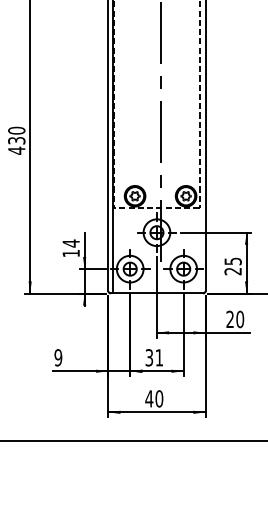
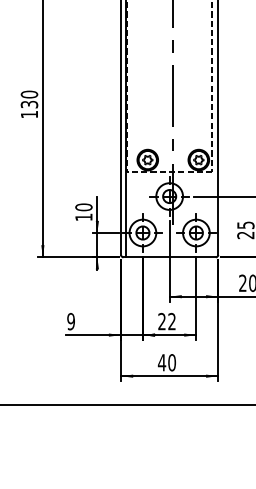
text: (16, 150) -> (29, 114), 430 -> 130
text: (70, 243) -> (83, 207), 14 -> 10
text: (153, 357) -> (166, 321), 31 -> 22

